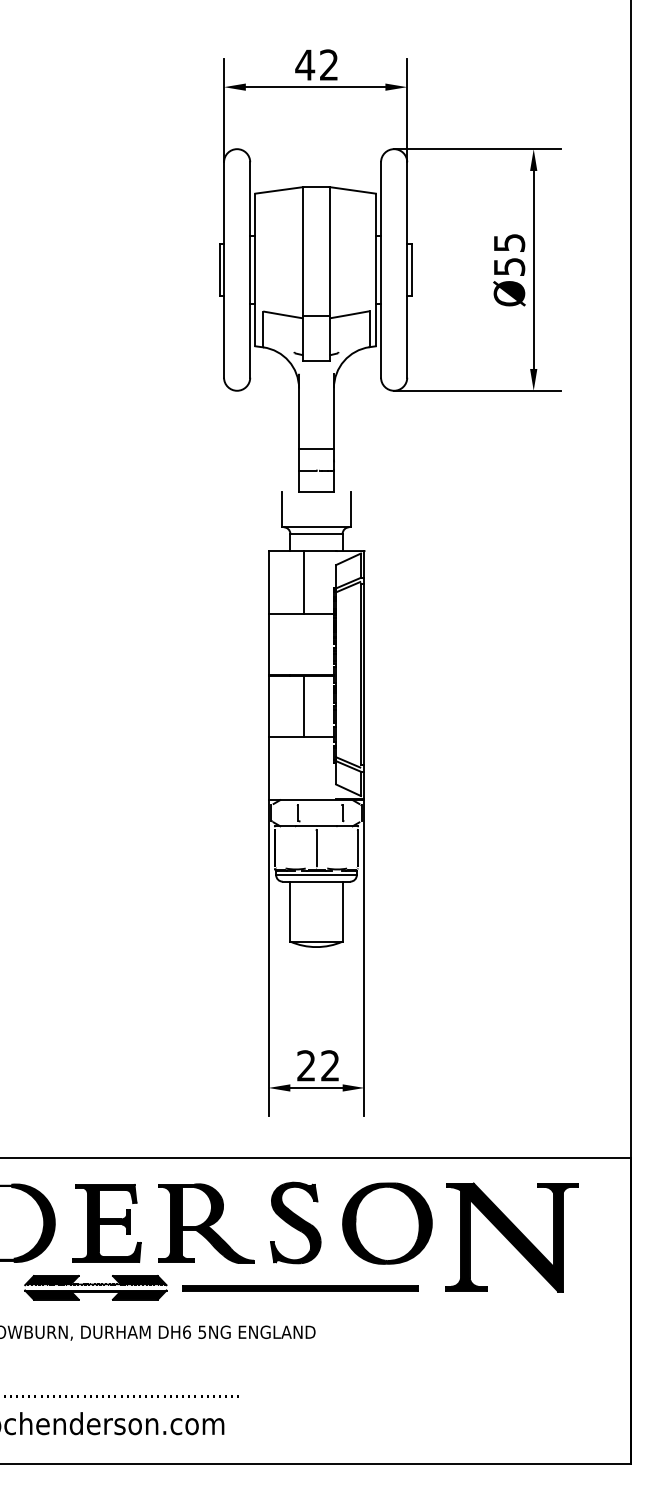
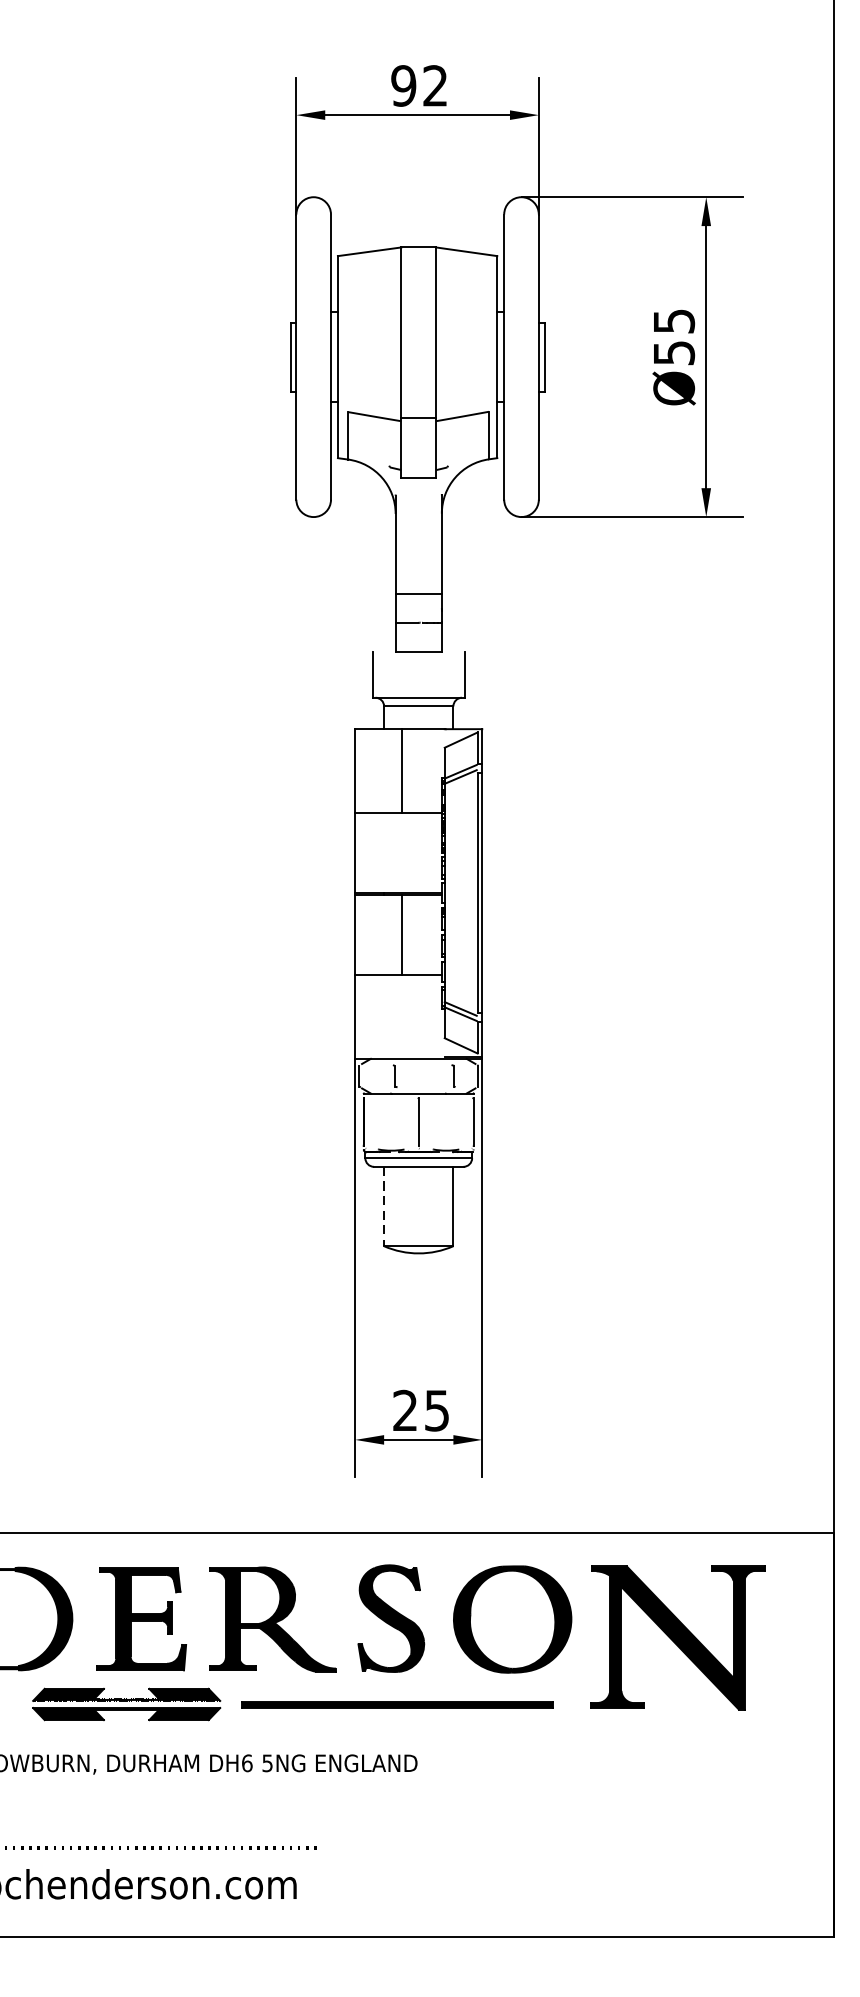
text: (305, 64) -> (404, 85), 42 -> 92
line: (290, 911) -> (384, 1206), solid -> dashed
text: (330, 1065) -> (437, 1410), 22 -> 25

